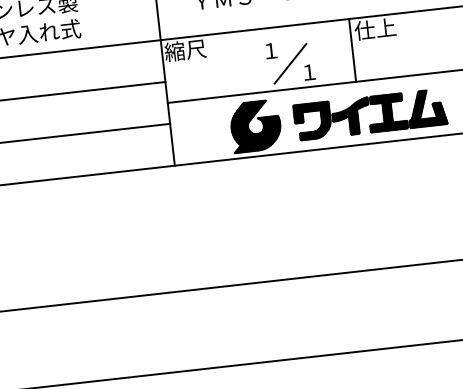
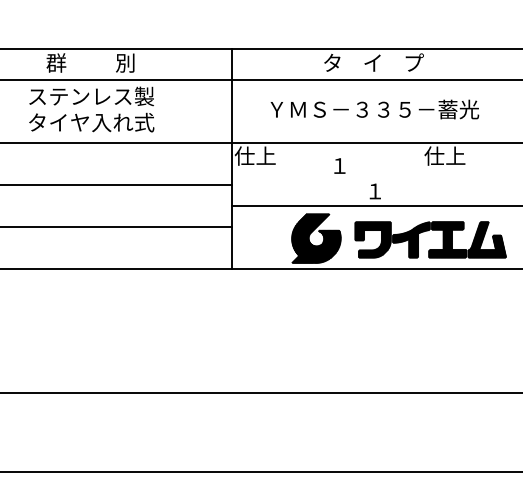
text: (184, 49) -> (254, 155), 縮尺 -> 仕上
line: (352, 50) -> (420, 174), removed
line: (290, 63) -> (357, 180), removed

